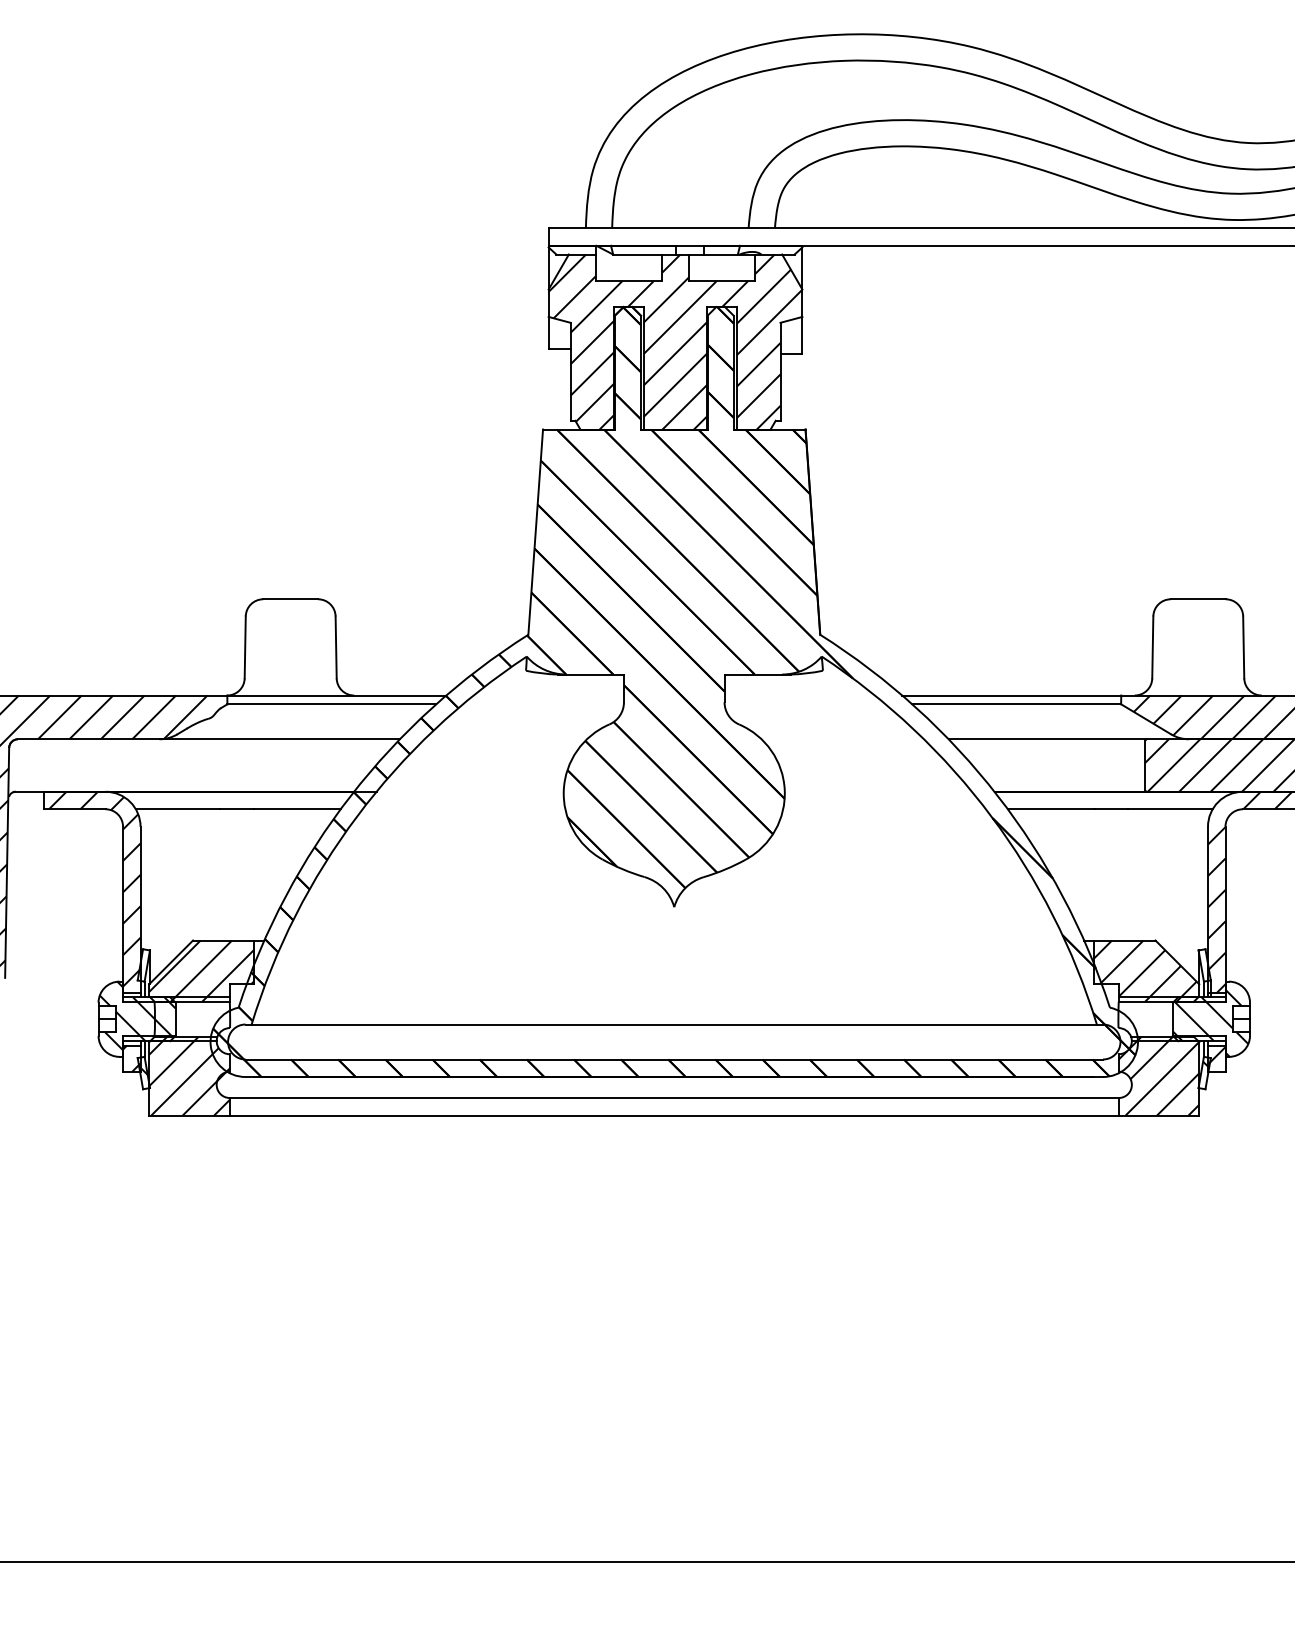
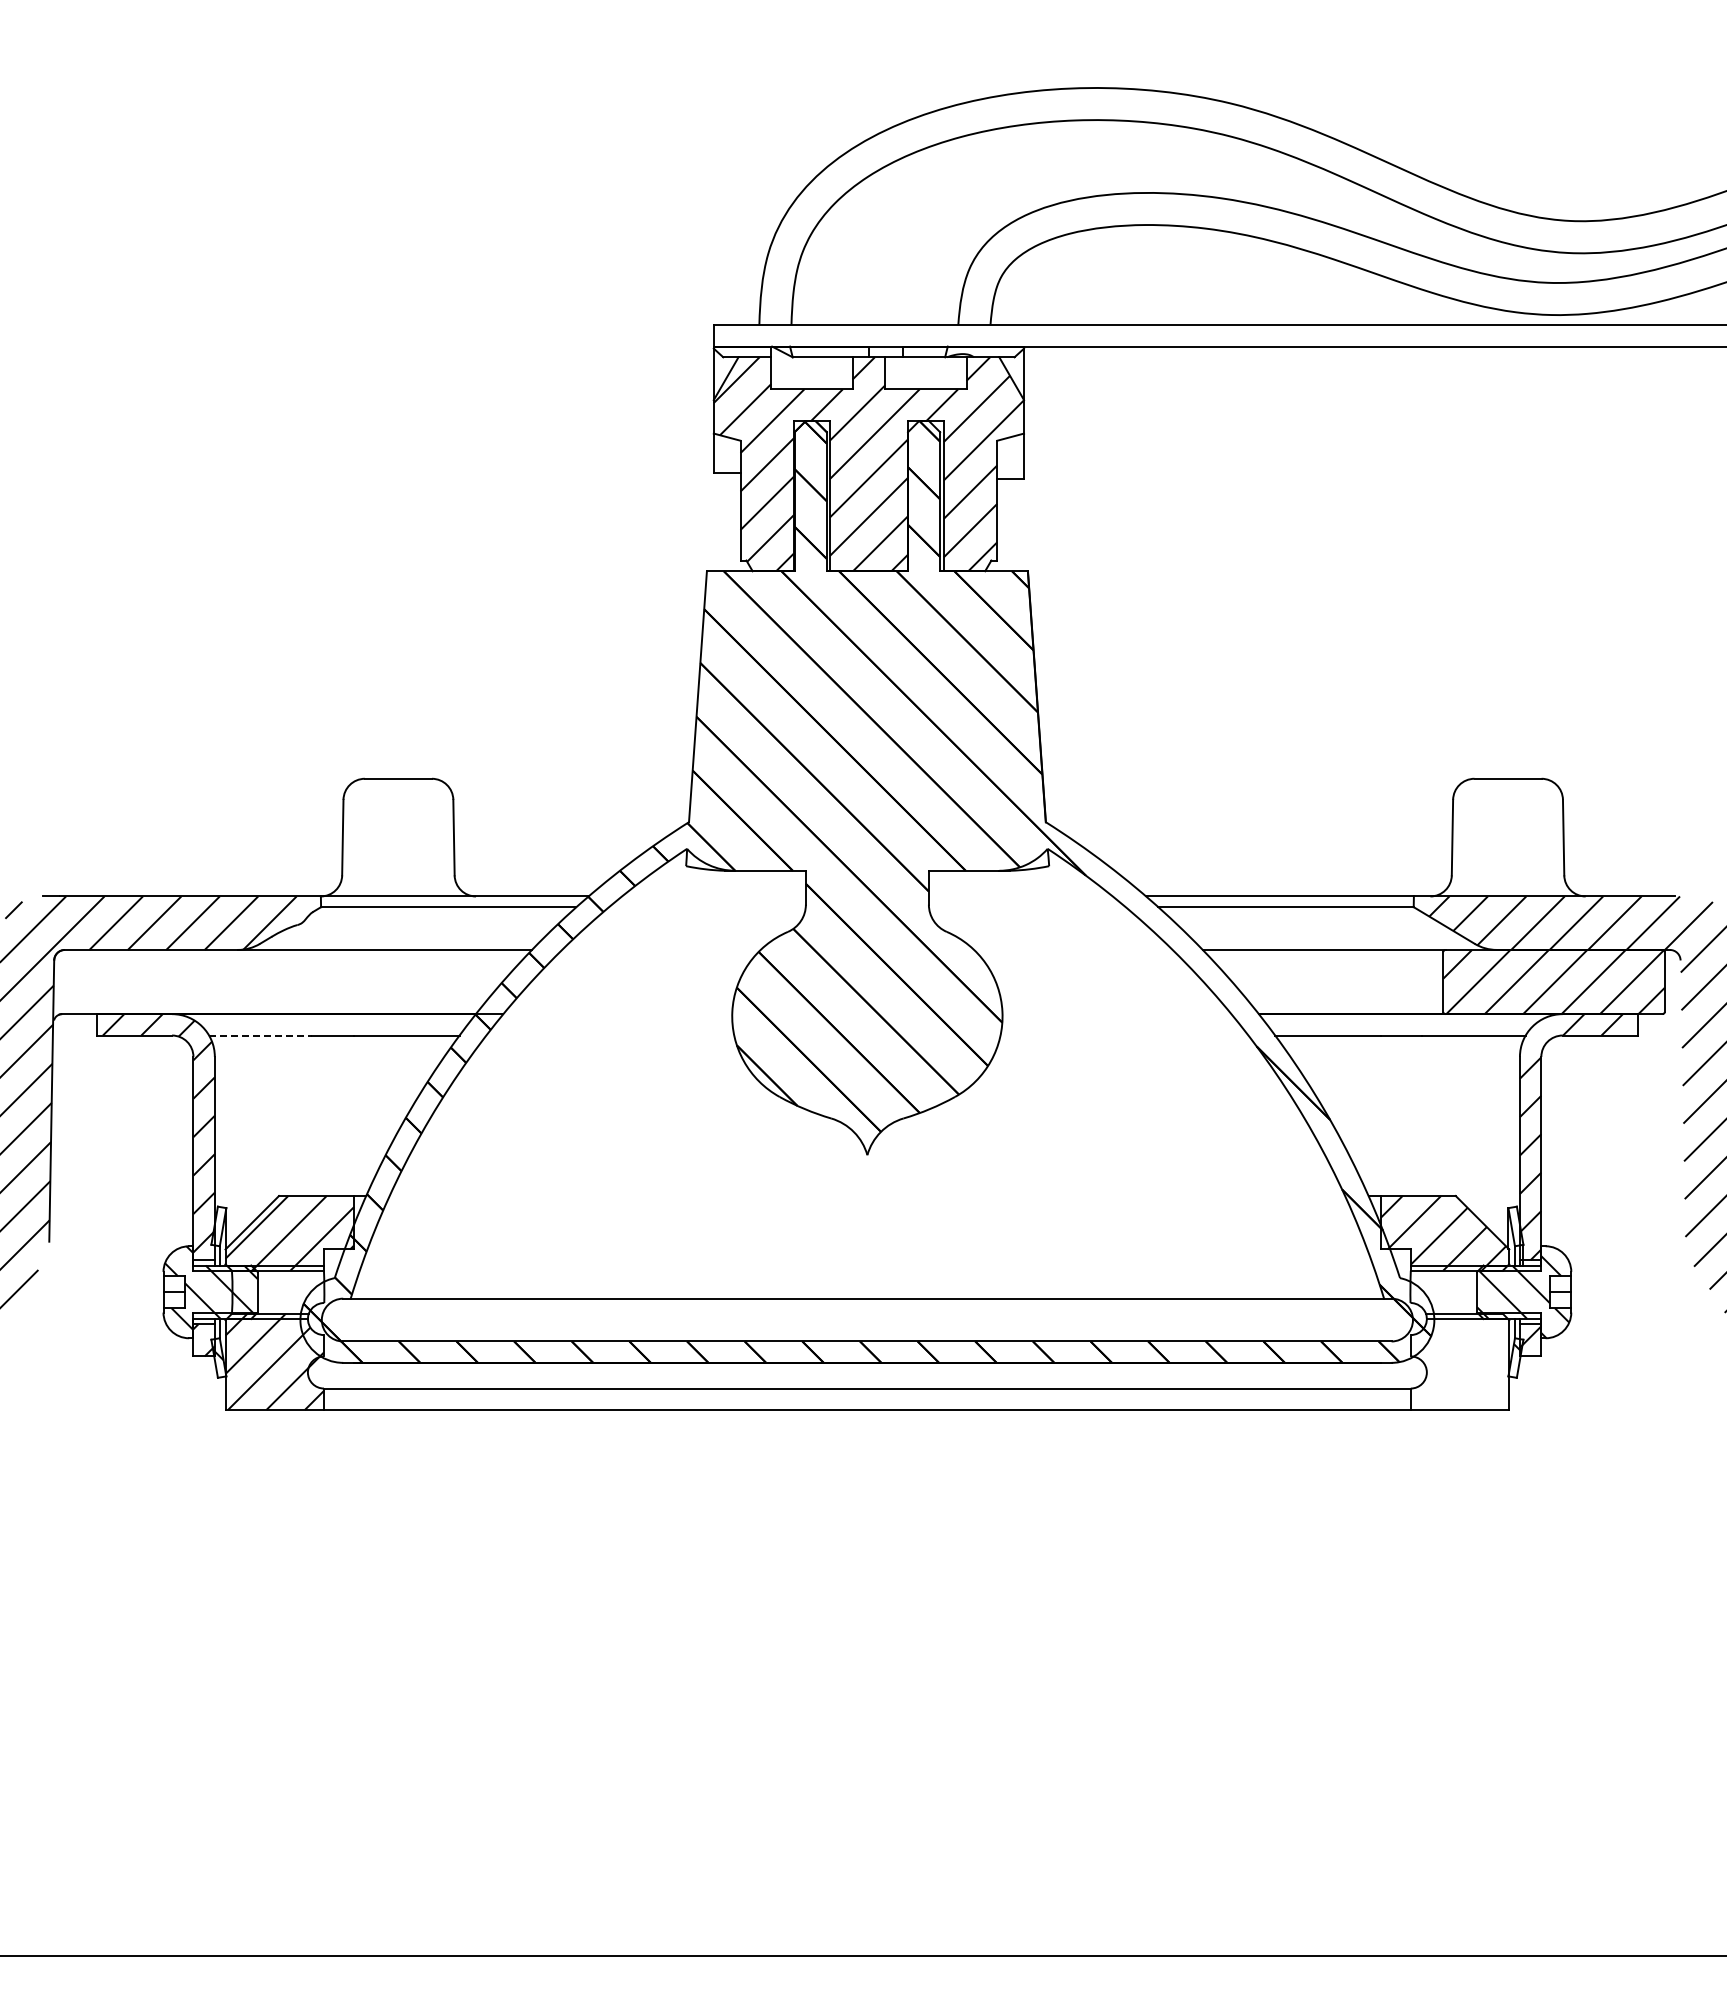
line: (177, 809) -> (260, 1035), solid -> dashed
hatch: (1158, 1075) -> (1459, 1361), removed

